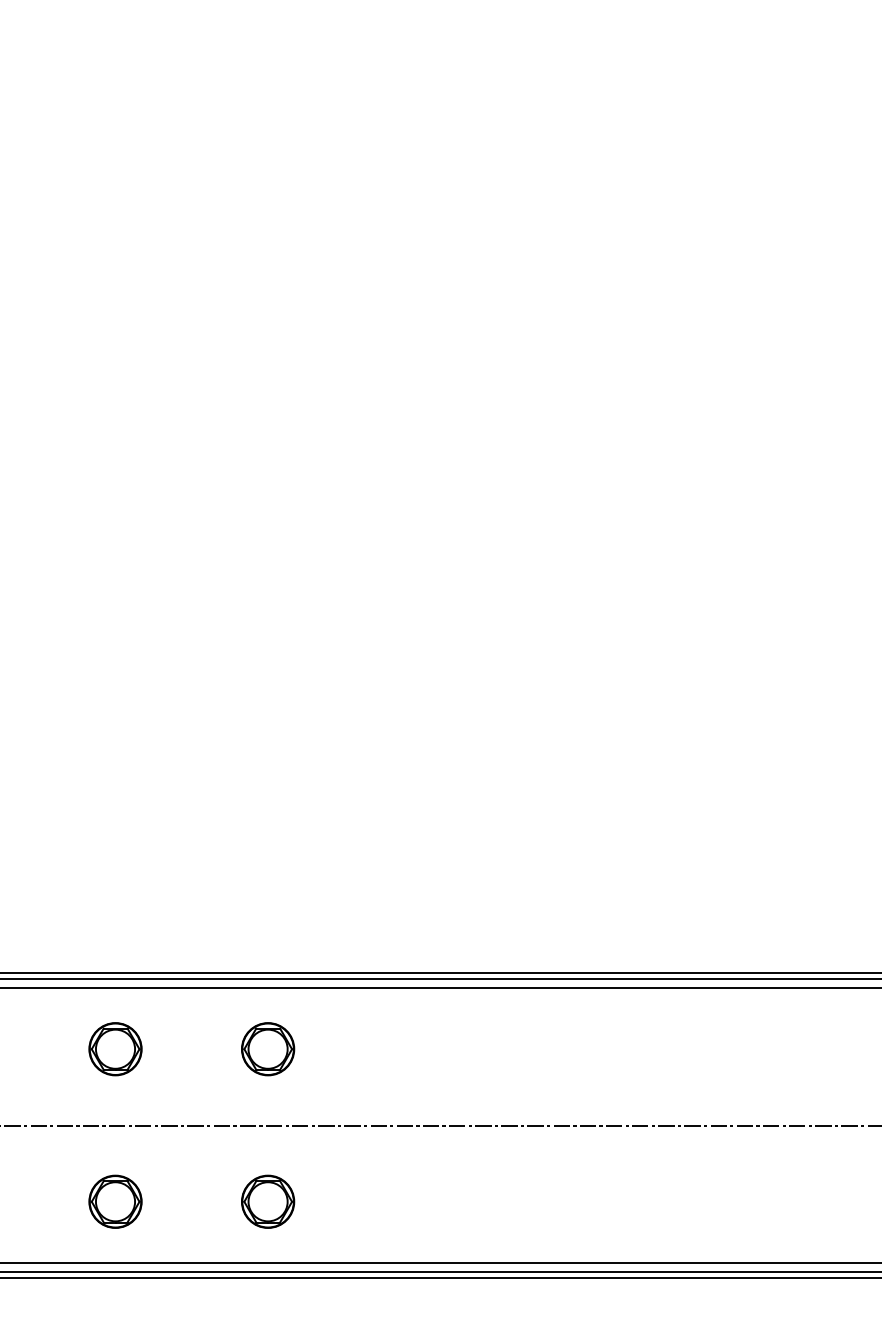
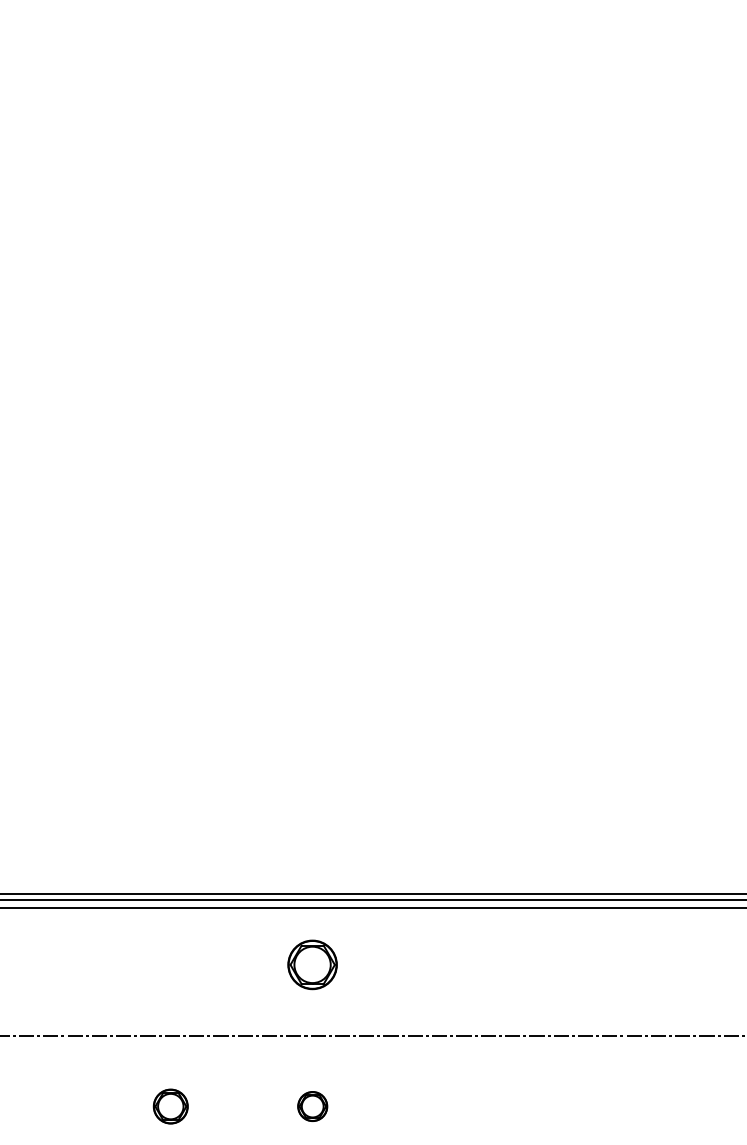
part: (115, 1049) -> (170, 965), removed
part: (115, 1201) -> (170, 1106), size x0.7
part: (268, 1201) -> (312, 1106), size x0.6

